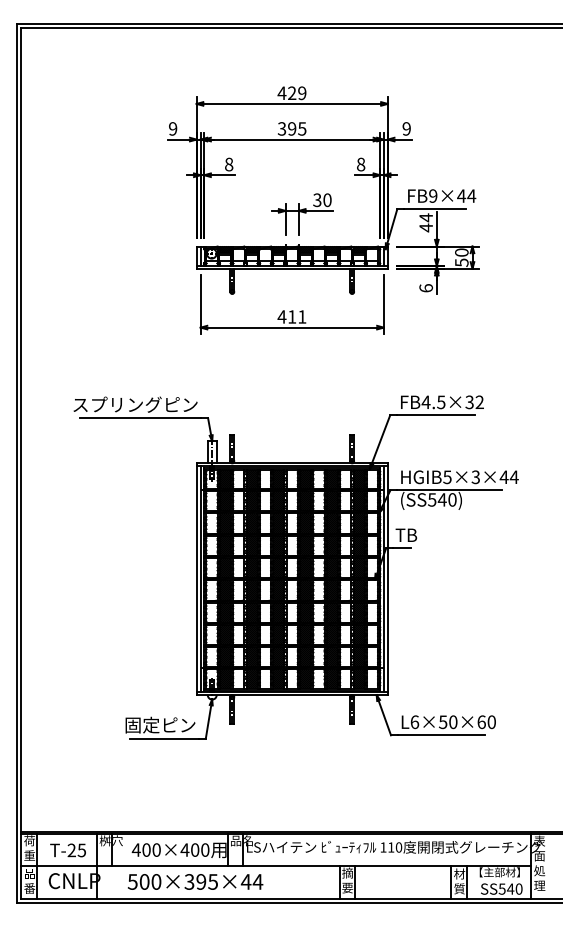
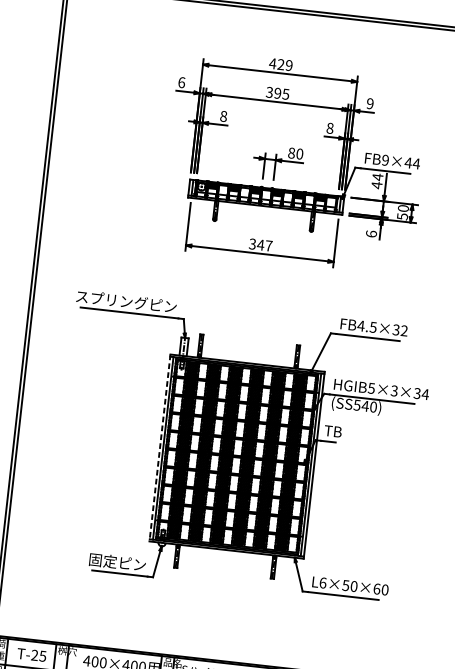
text: (173, 128) -> (182, 82), 9 -> 6
text: (317, 199) -> (291, 152), 30 -> 80
text: (291, 316) -> (260, 244), 411 -> 347
text: (503, 477) -> (416, 393), HGIB5×3×44 -> HGIB5×3×34
line: (196, 579) -> (159, 448), solid -> dashed

